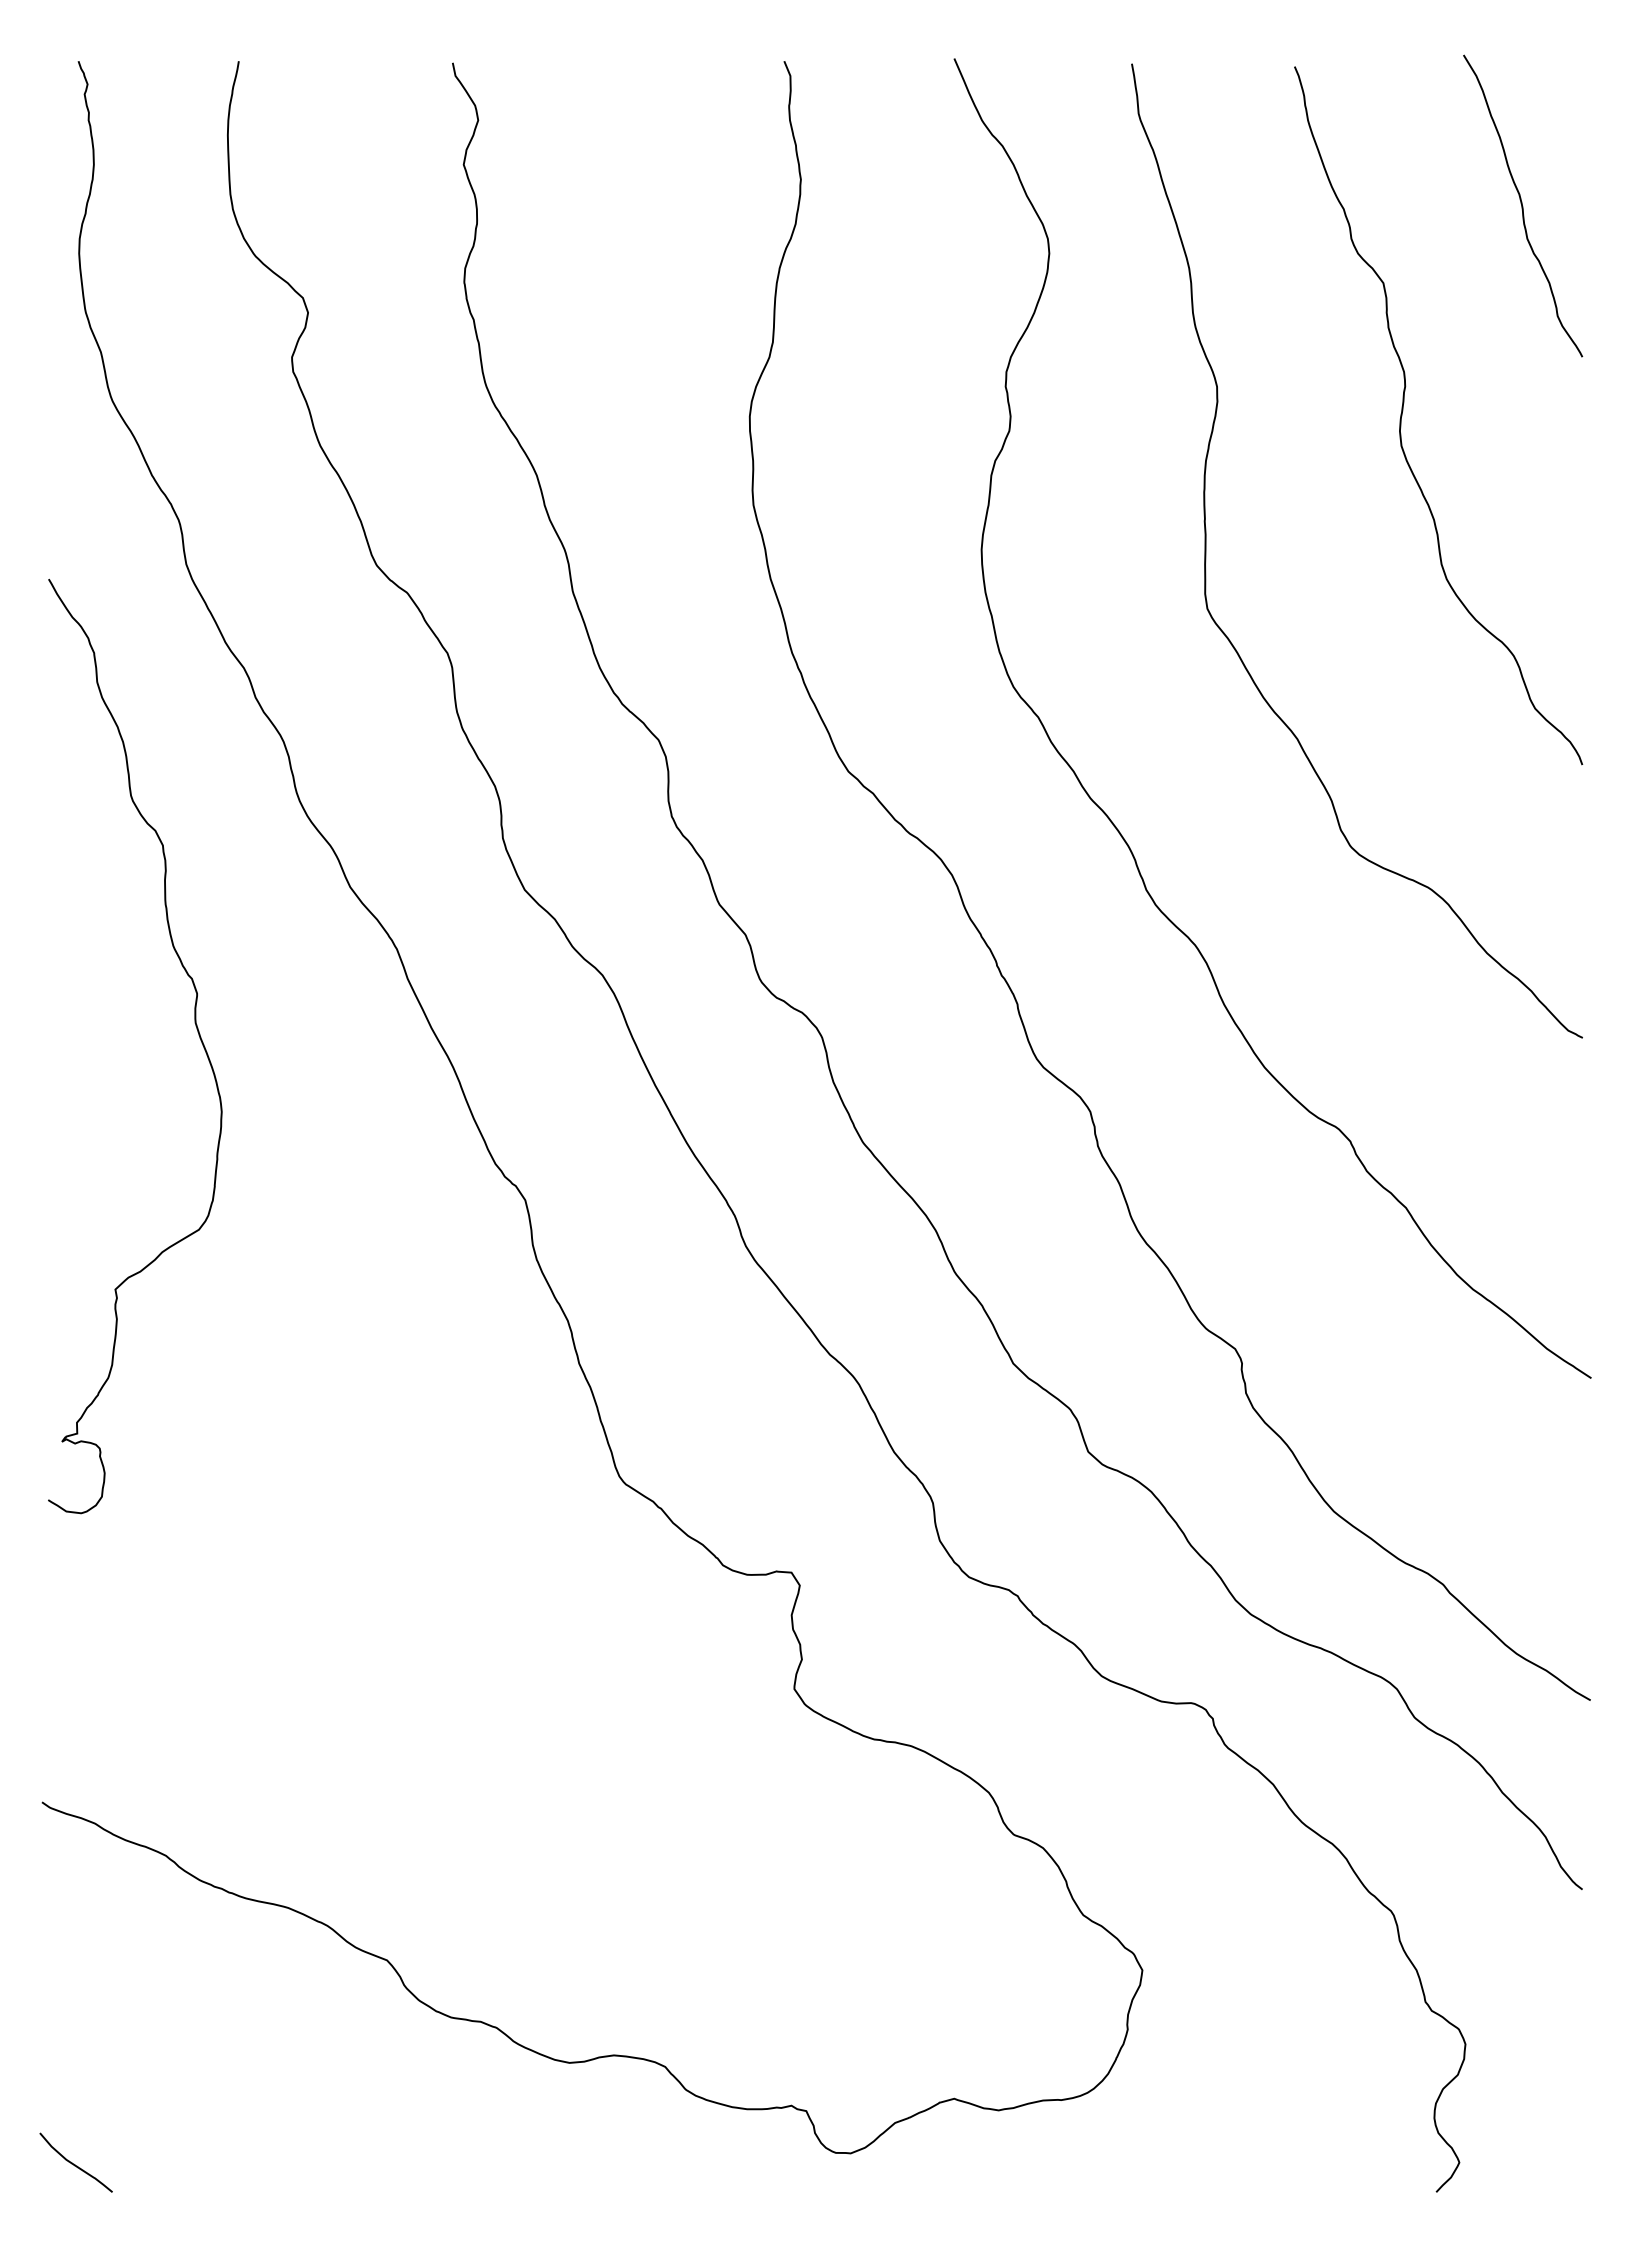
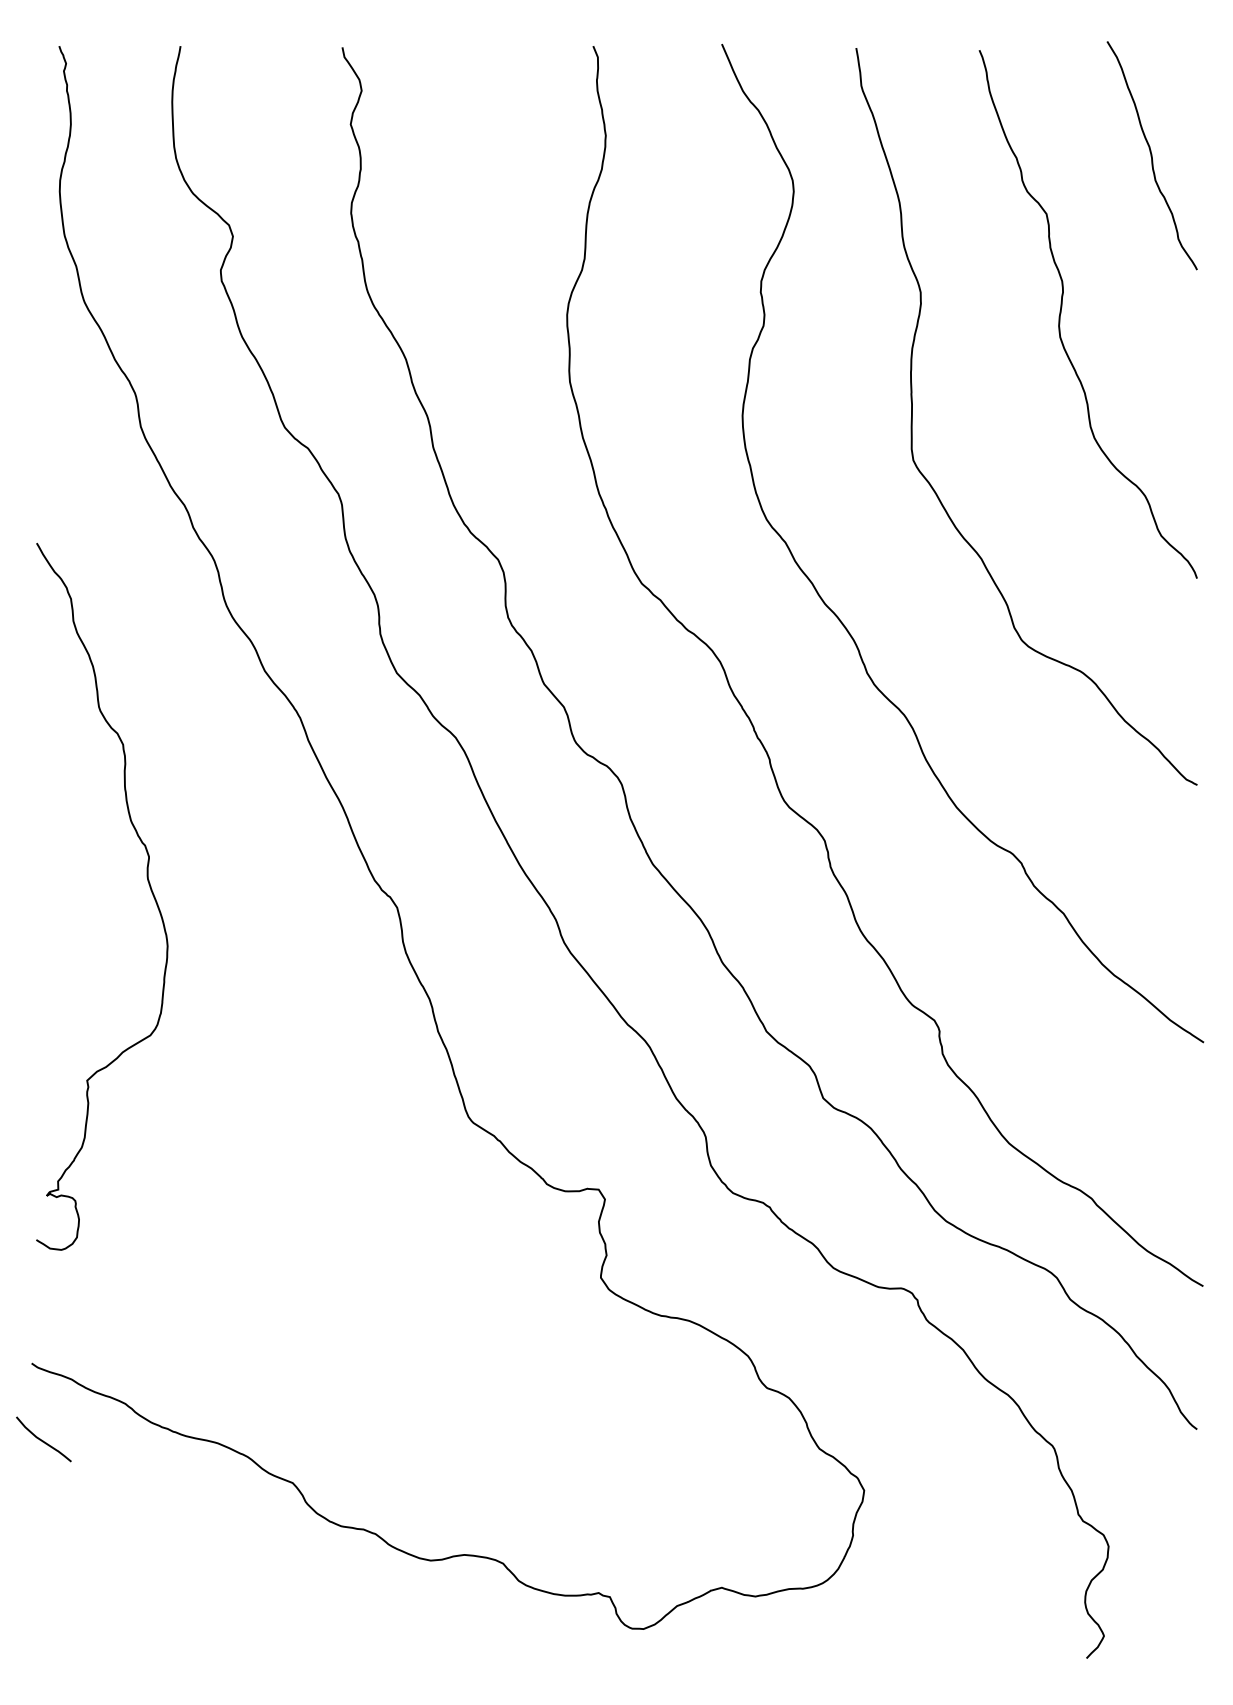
curve: (195, 1026) -> (147, 881), moved
curve: (75, 2164) -> (43, 1440), moved

